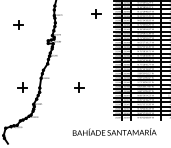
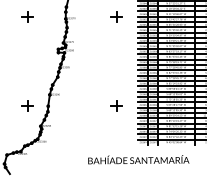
part: (18, 24) -> (27, 16), moved
part: (79, 87) -> (116, 105), moved

